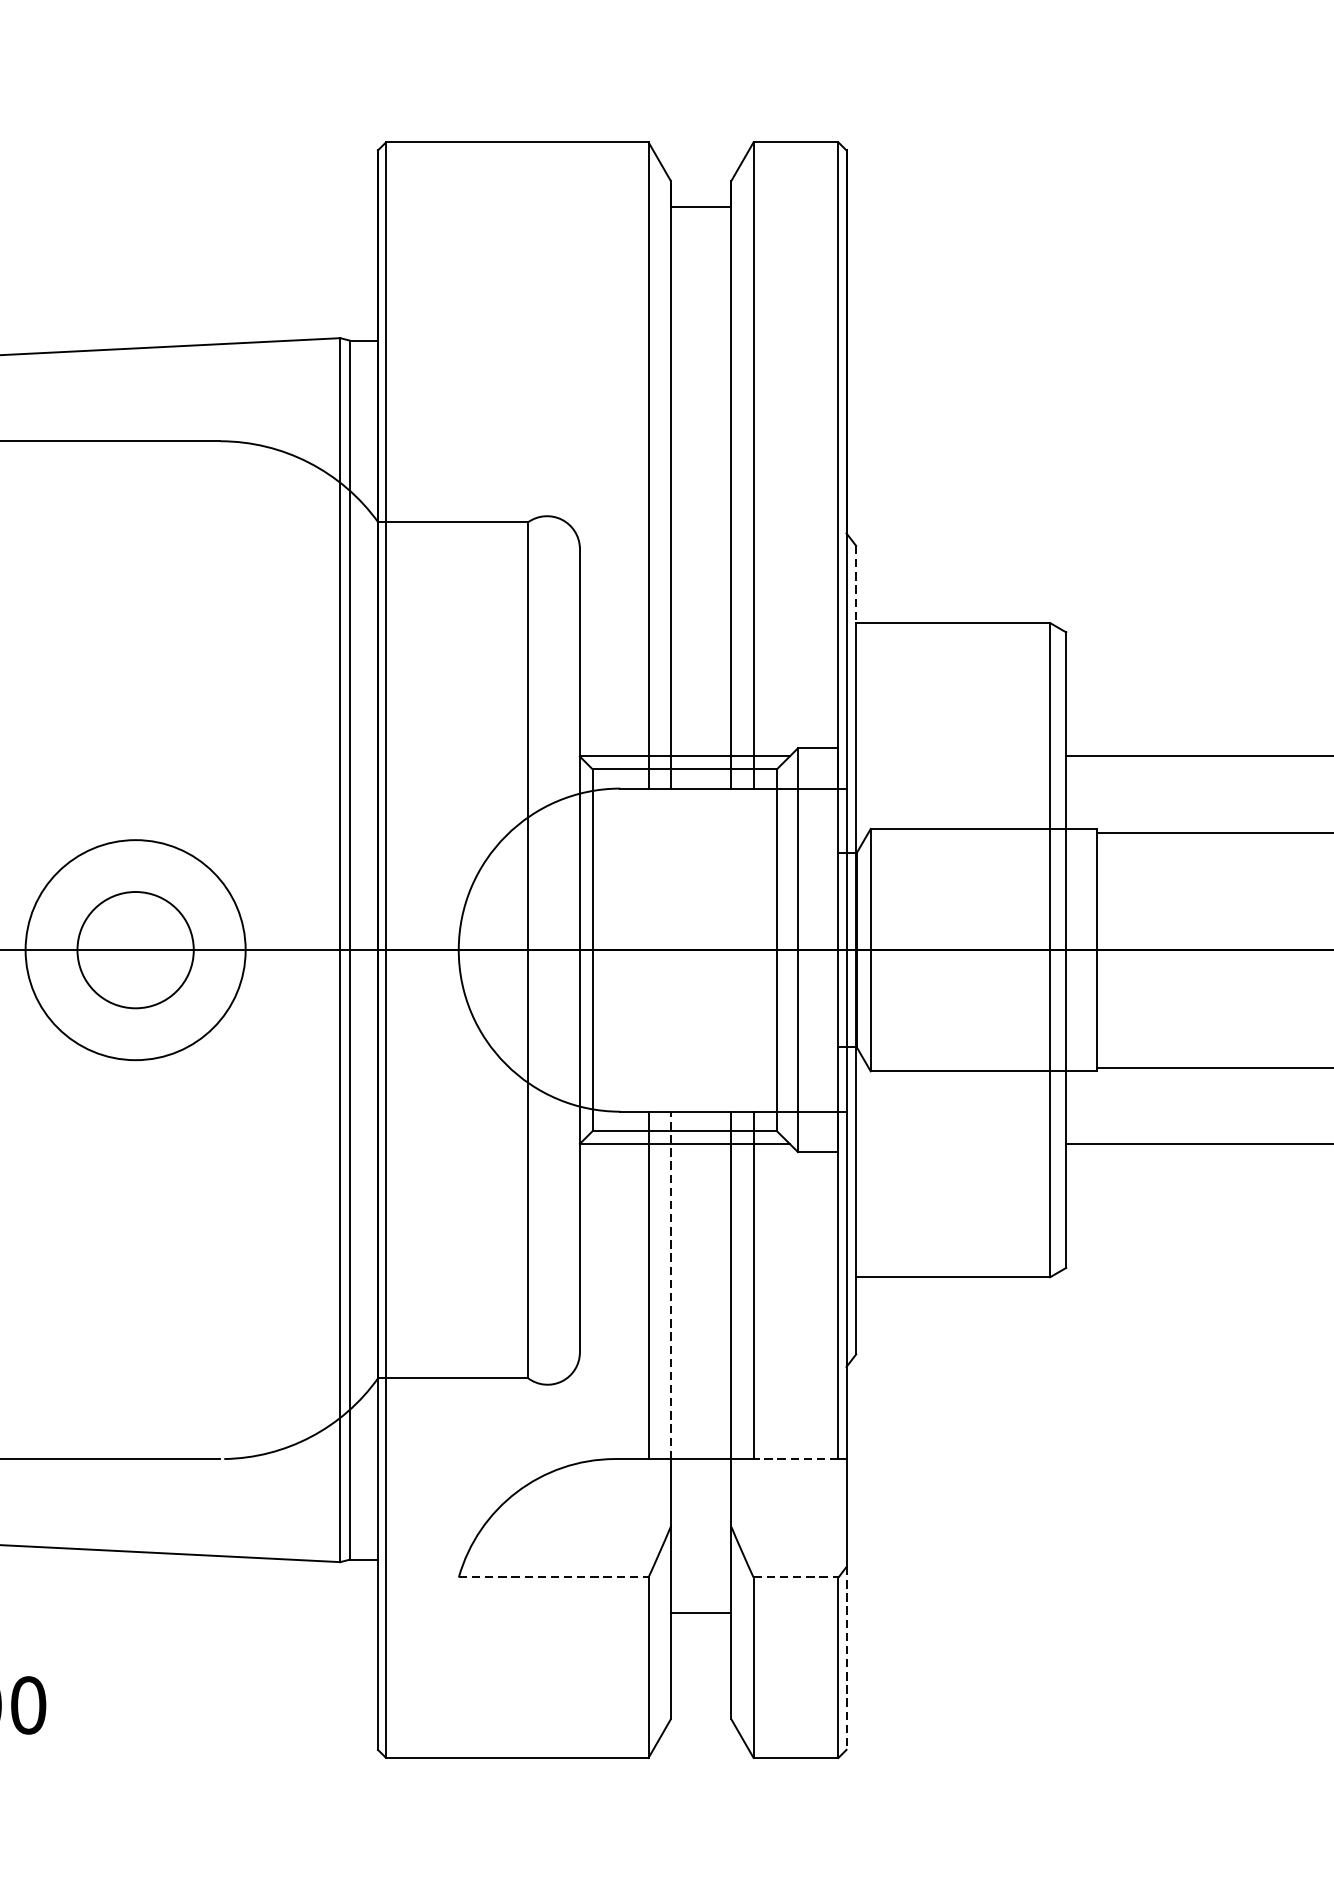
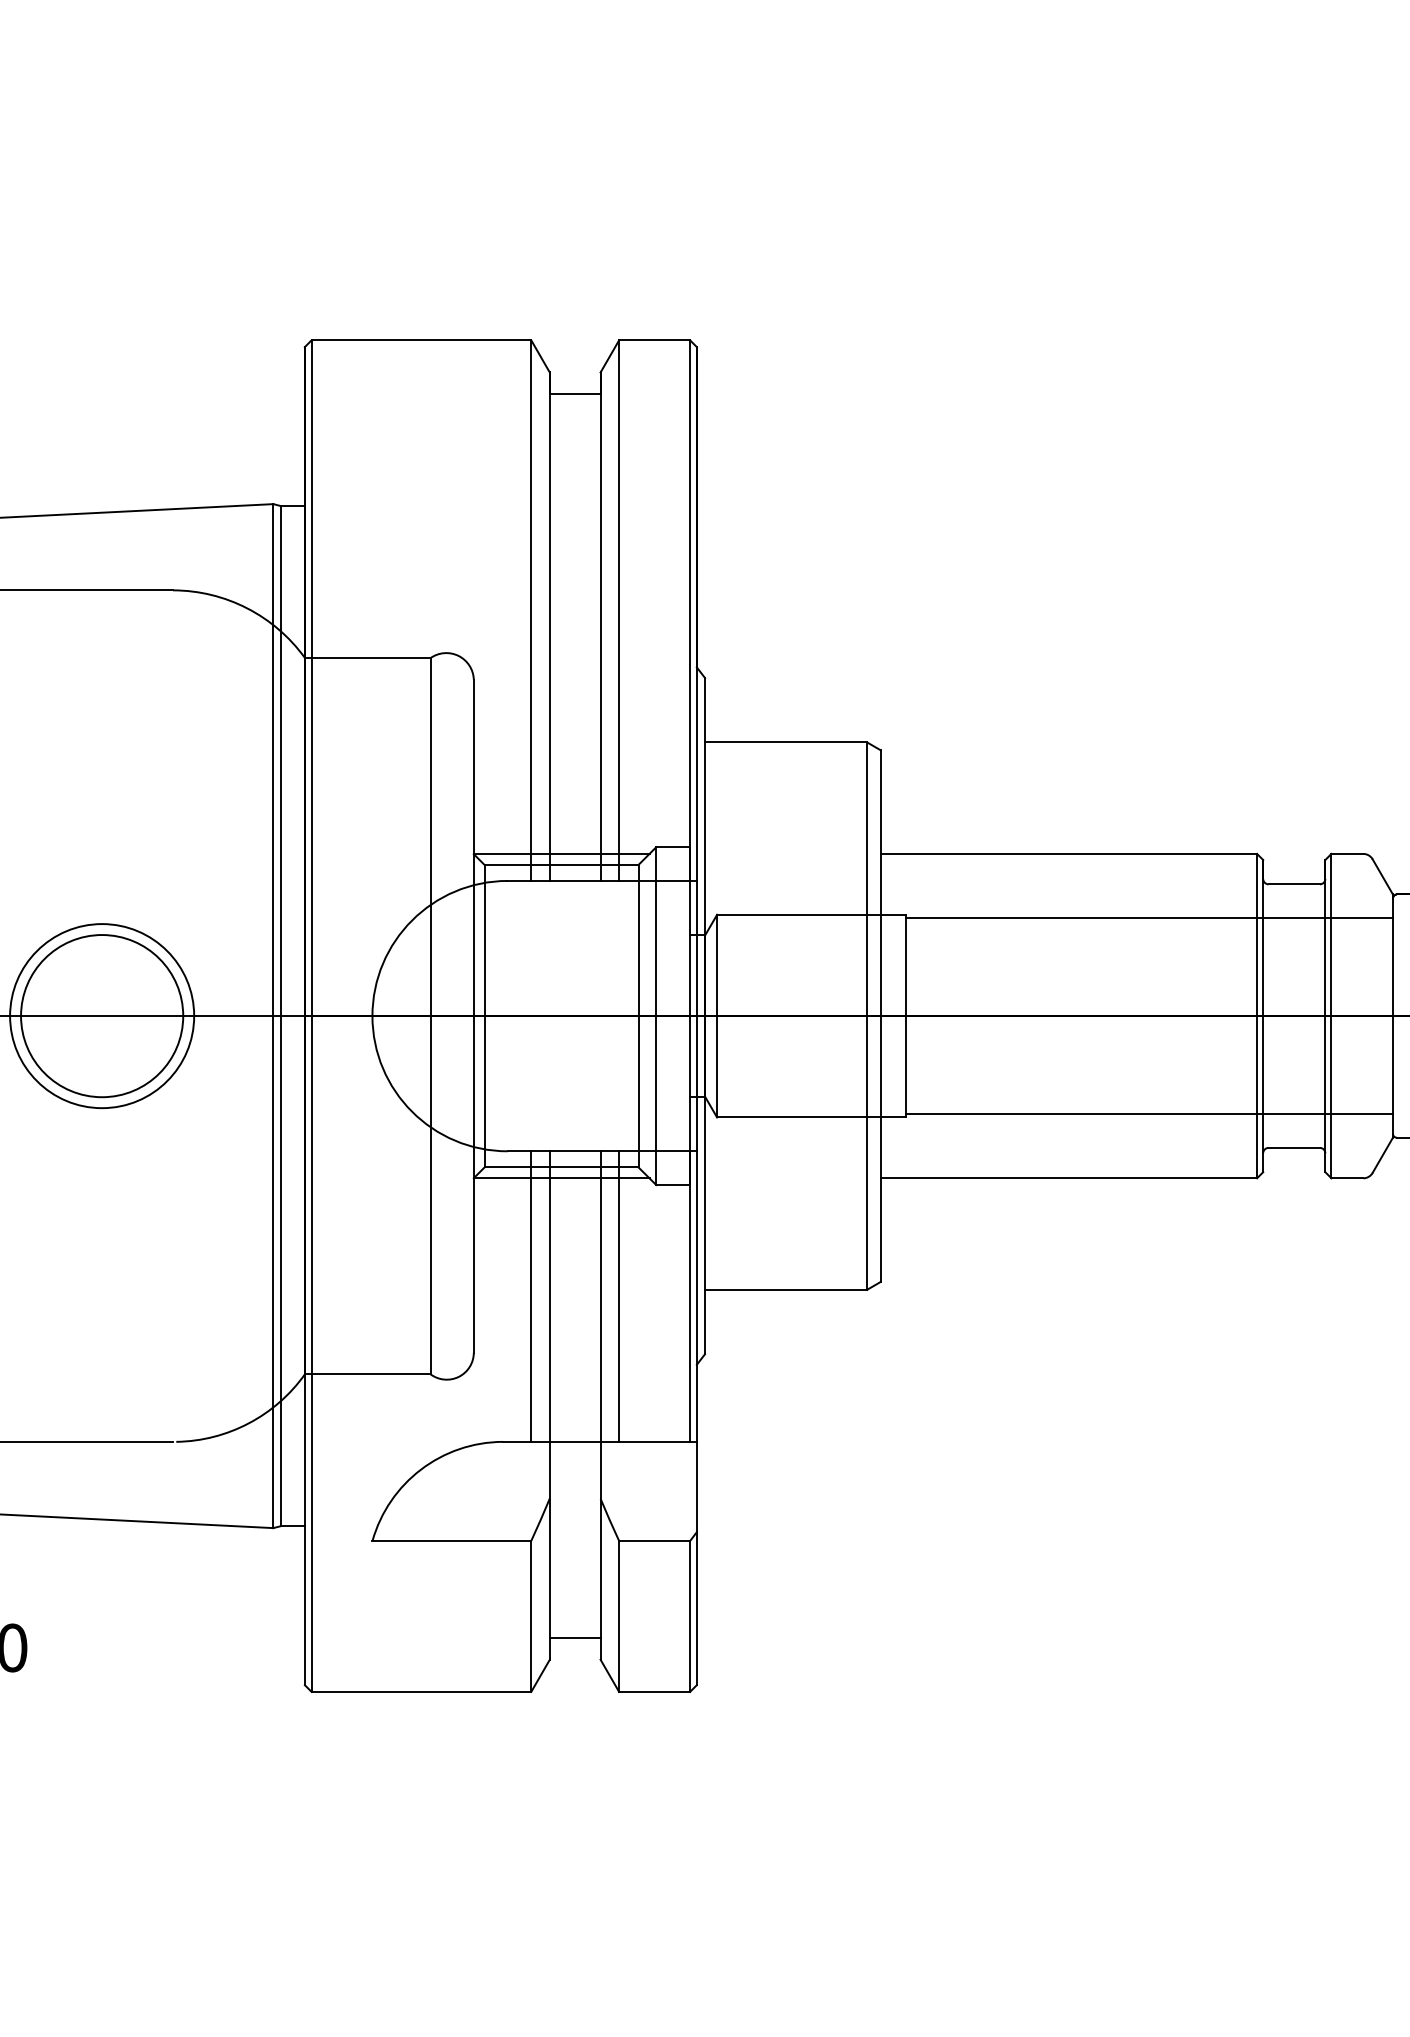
line: (855, 584) -> (704, 710), dashed -> solid
circle: (136, 950) -> (102, 1016), size x1.67
line: (670, 1285) -> (549, 1296), dashed -> solid
line: (795, 1458) -> (654, 1441), dashed -> solid
line: (554, 1576) -> (452, 1540), dashed -> solid
line: (797, 1576) -> (655, 1540), dashed -> solid
line: (700, 1612) -> (574, 1637), moved
line: (846, 1658) -> (696, 1608), dashed -> solid

